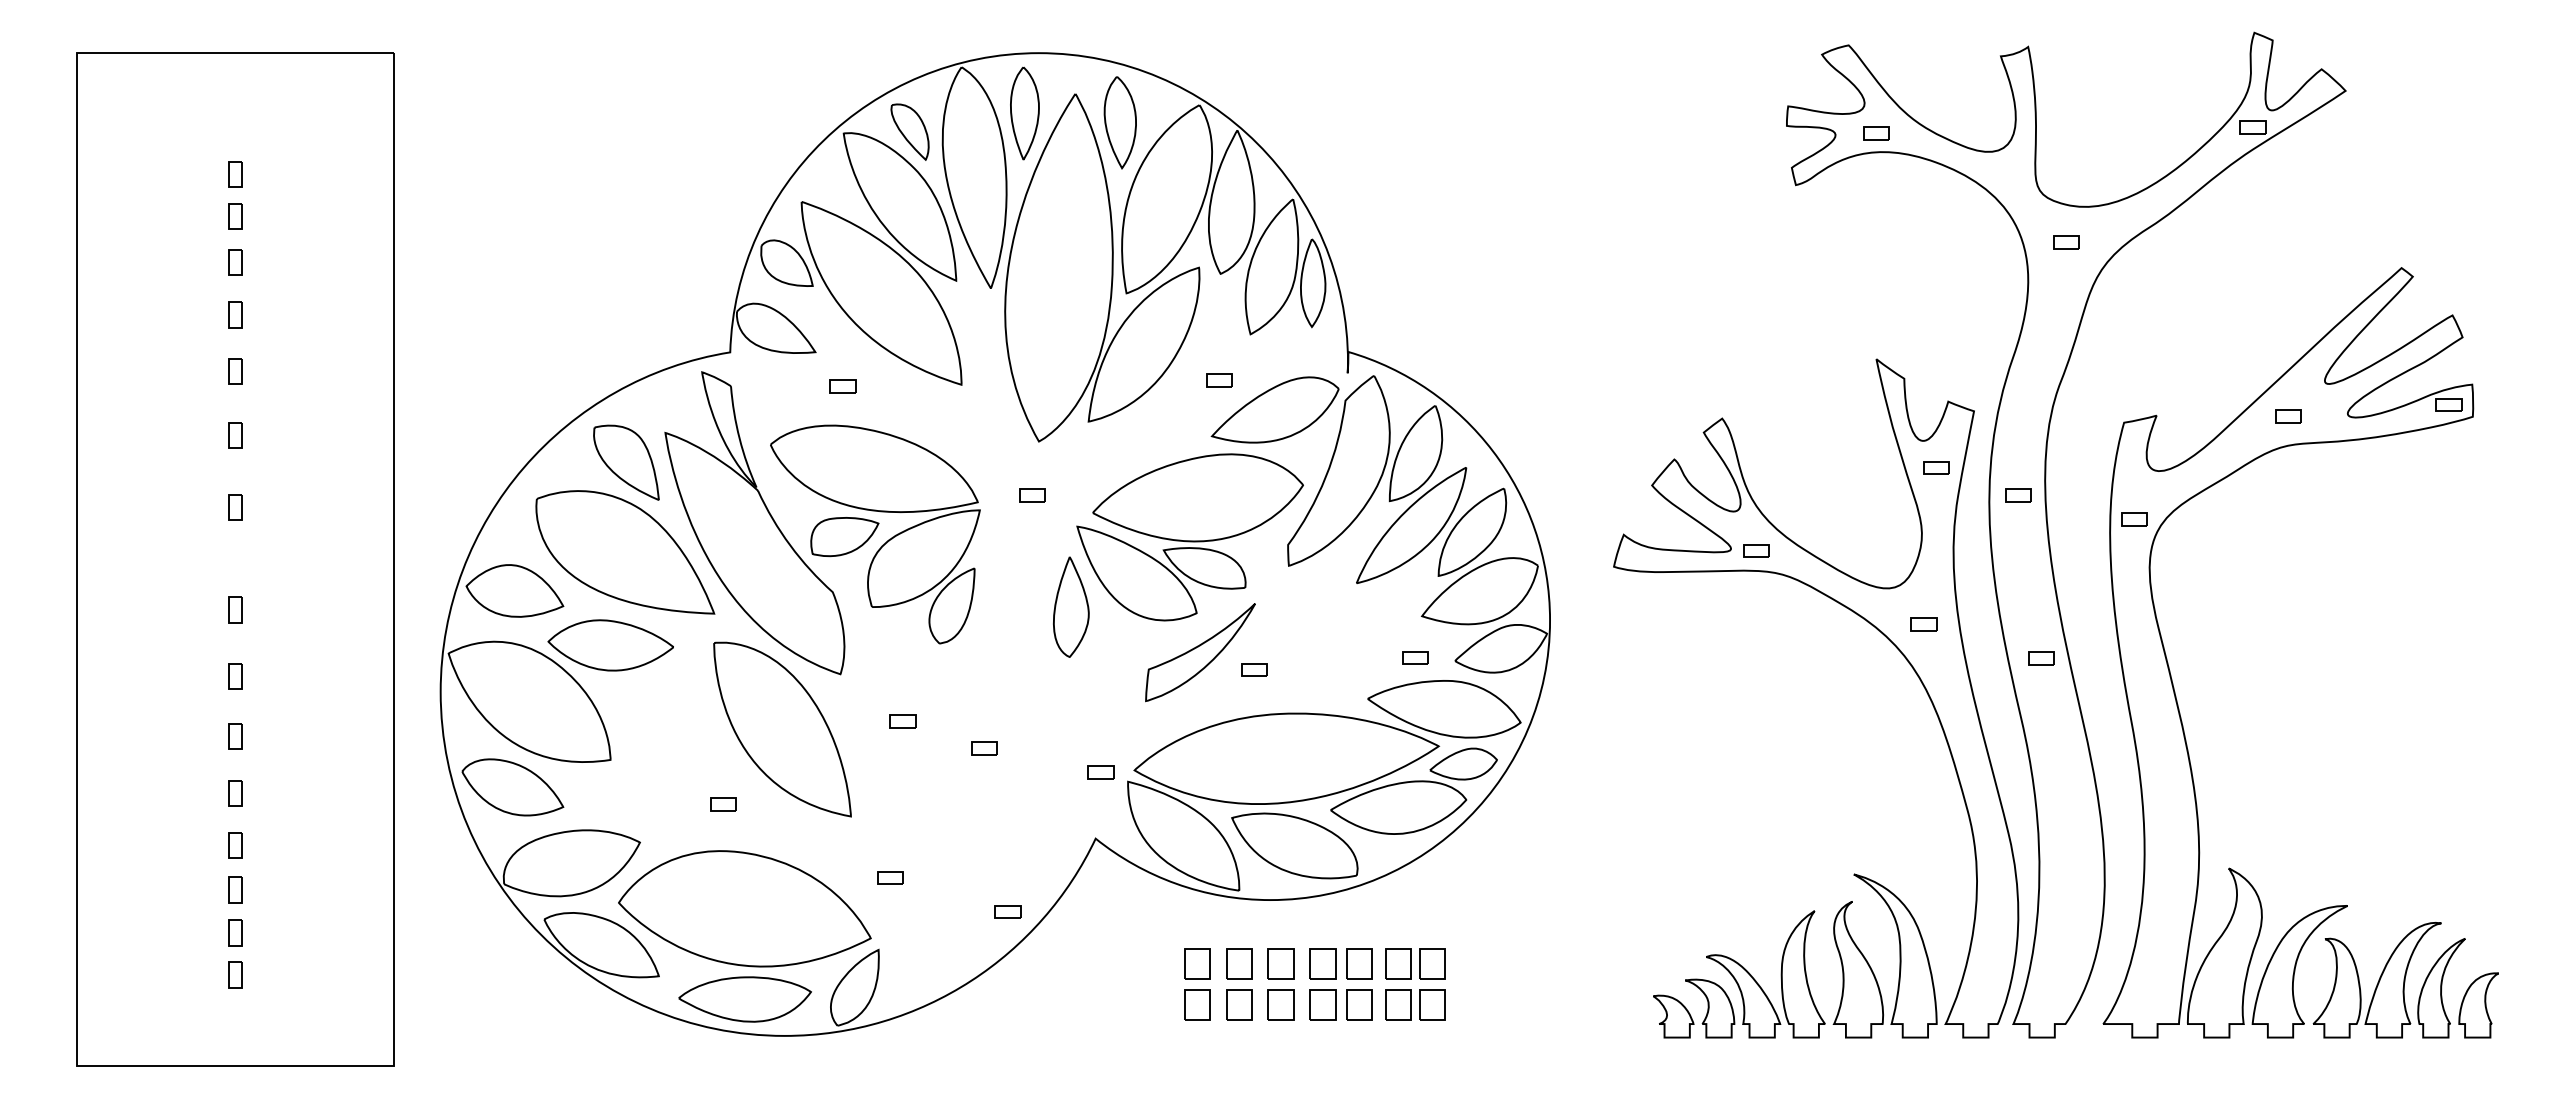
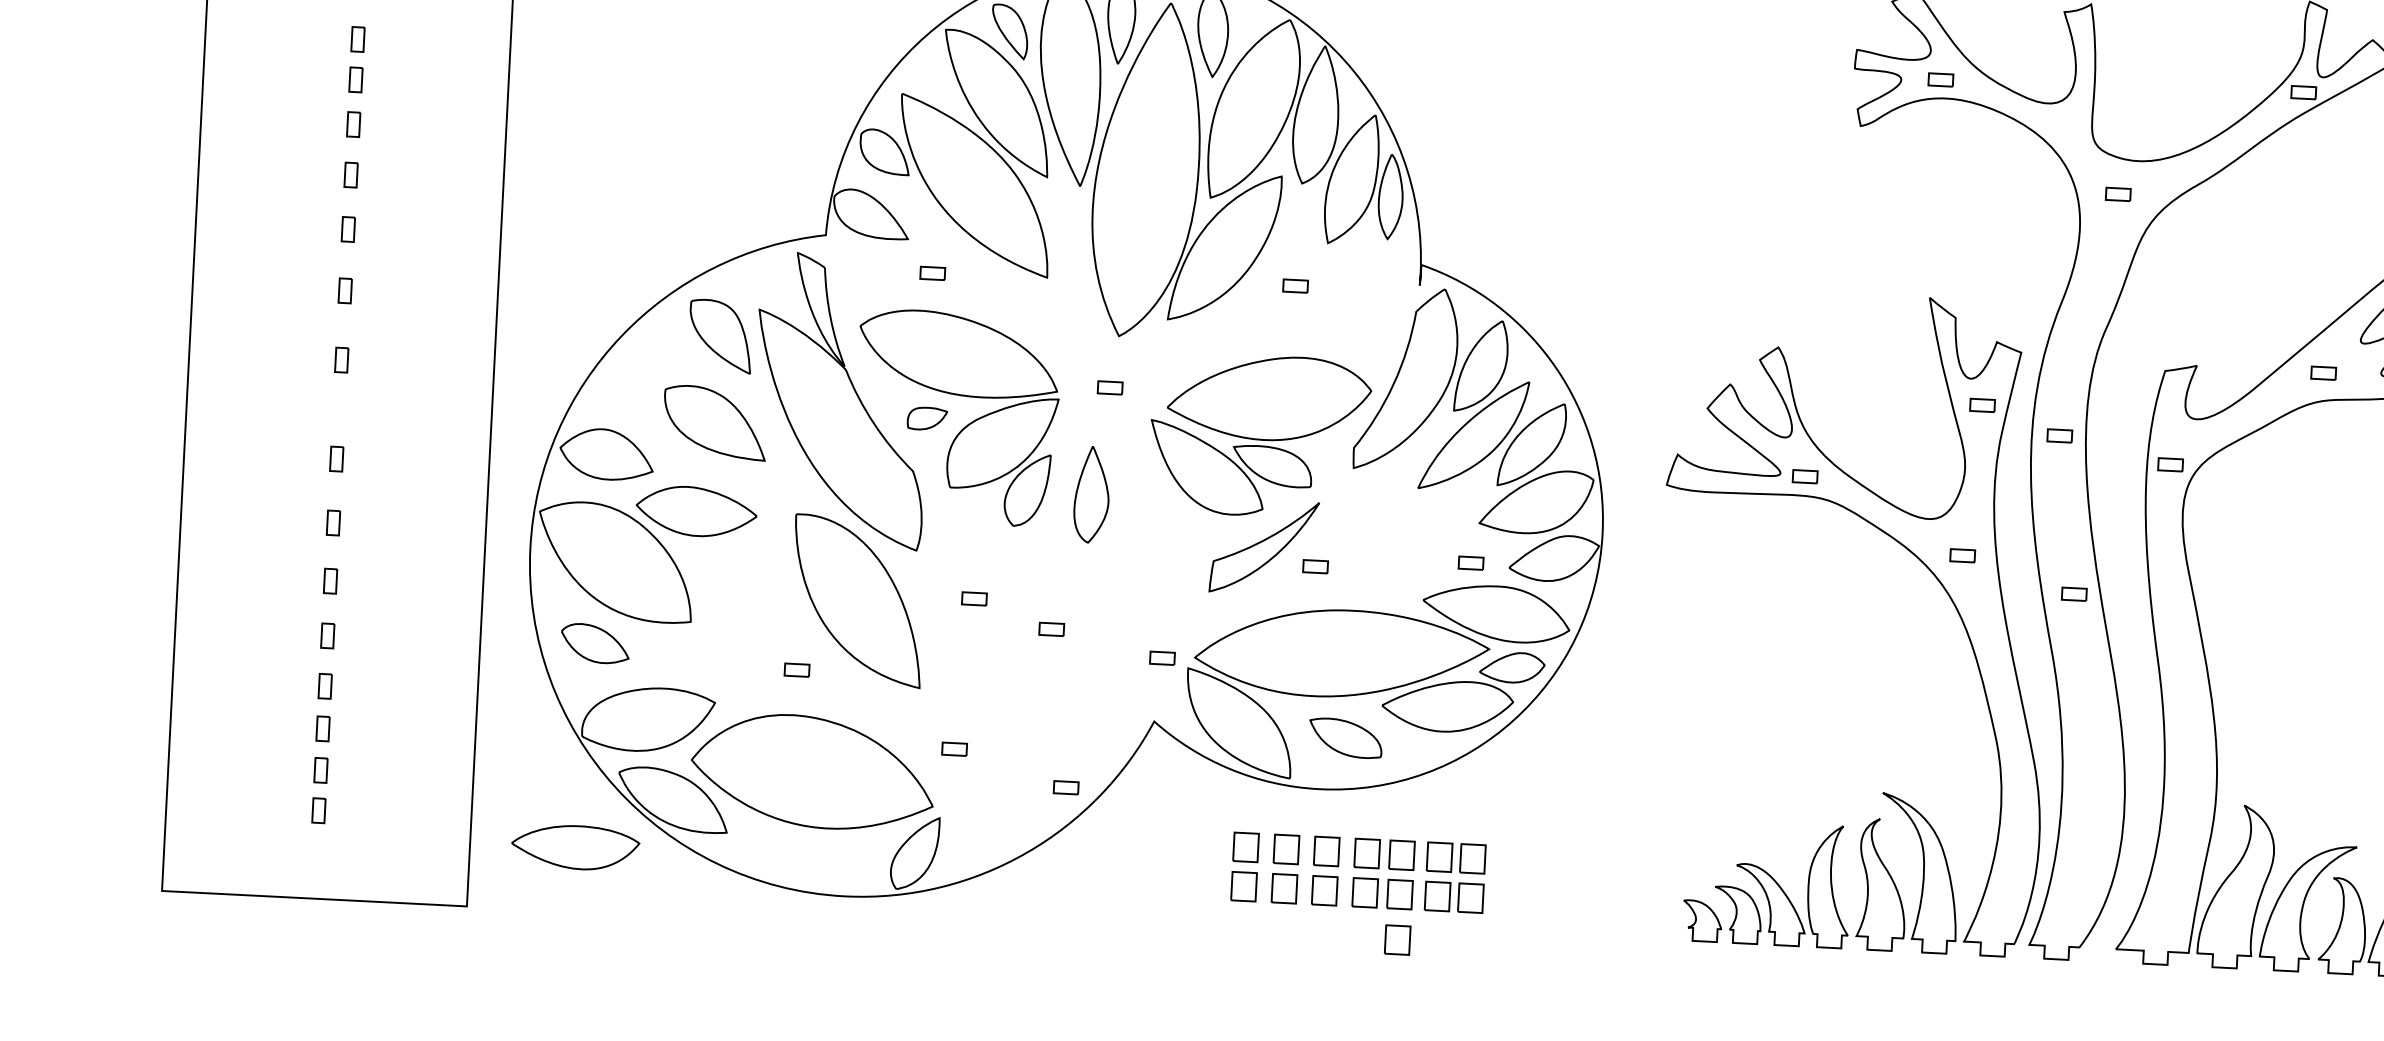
part: (1274, 409) -> (1347, 316), removed
part: (844, 537) -> (926, 419), size x0.6
part: (625, 552) -> (715, 422), size x0.6
part: (1071, 606) -> (1092, 494), moved
part: (512, 787) -> (594, 643), size x0.7
part: (1294, 845) -> (1345, 737), size x0.6
part: (744, 999) -> (574, 847), moved
part: (1359, 1051) -> (1398, 939), added

